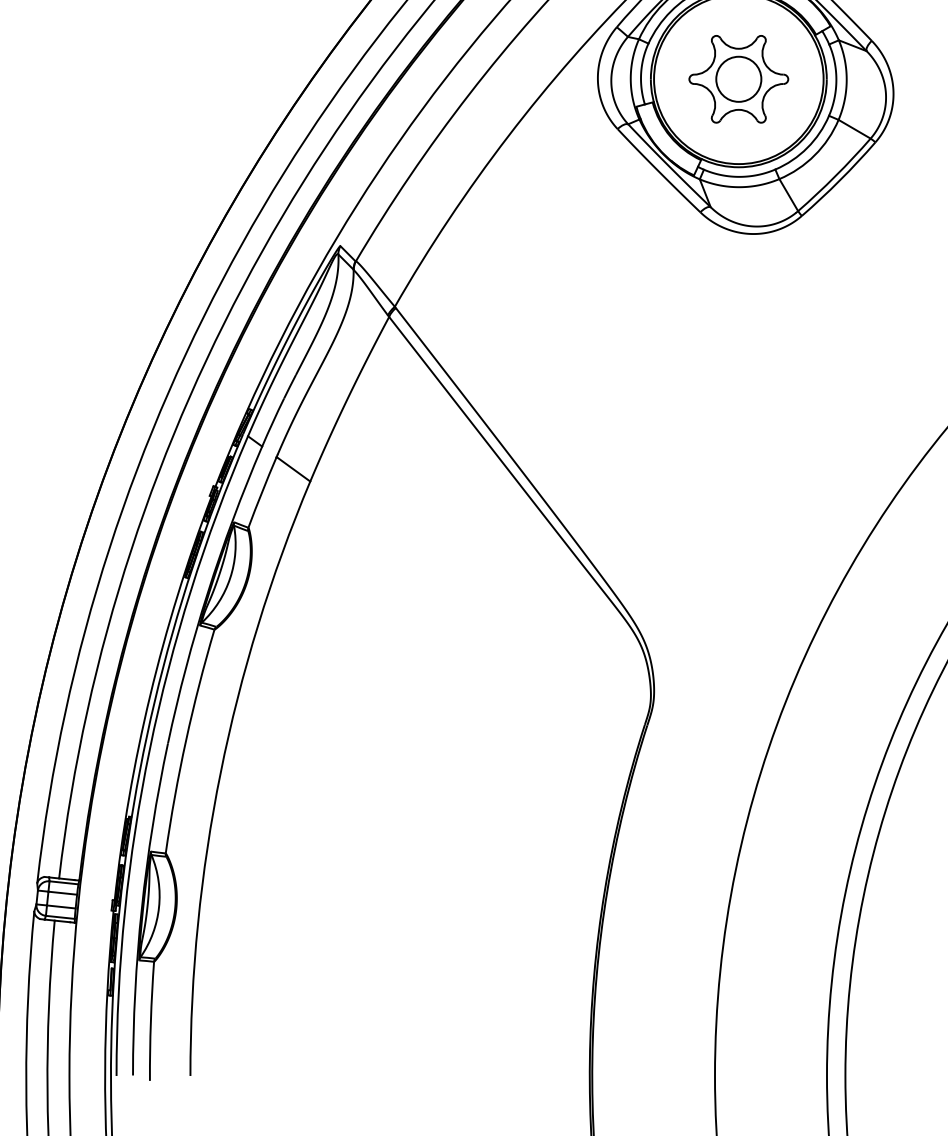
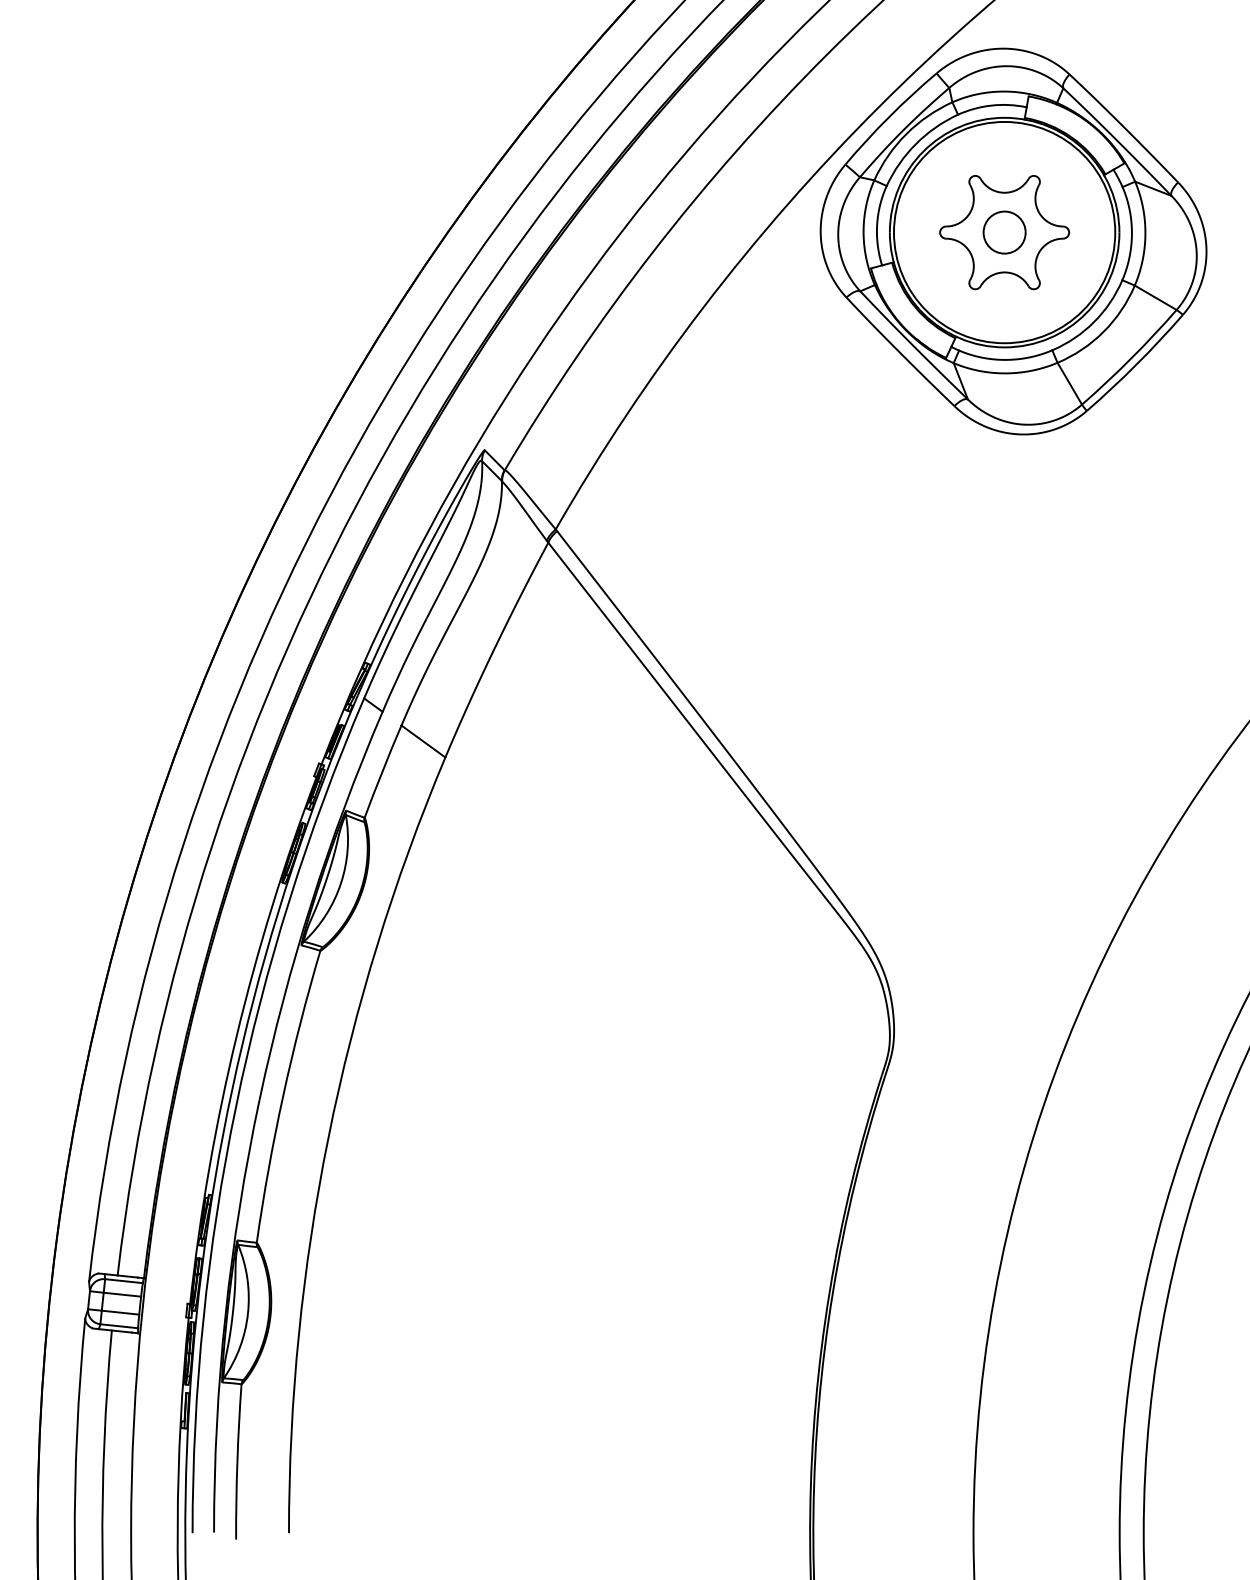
circle: (738, 79) -> (1004, 232), size x0.71

